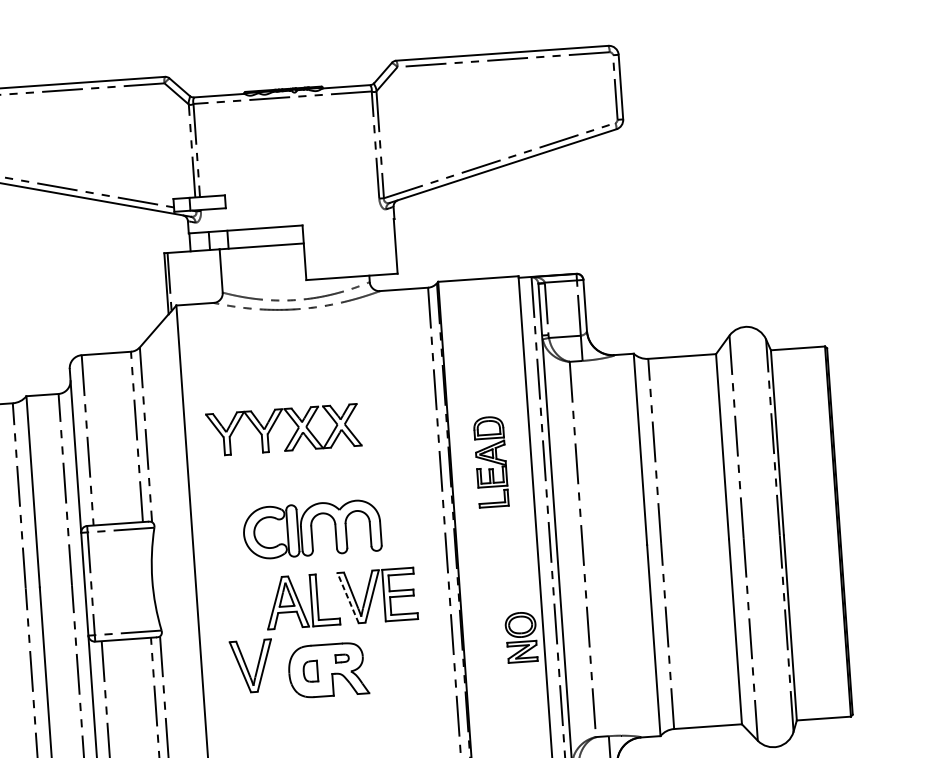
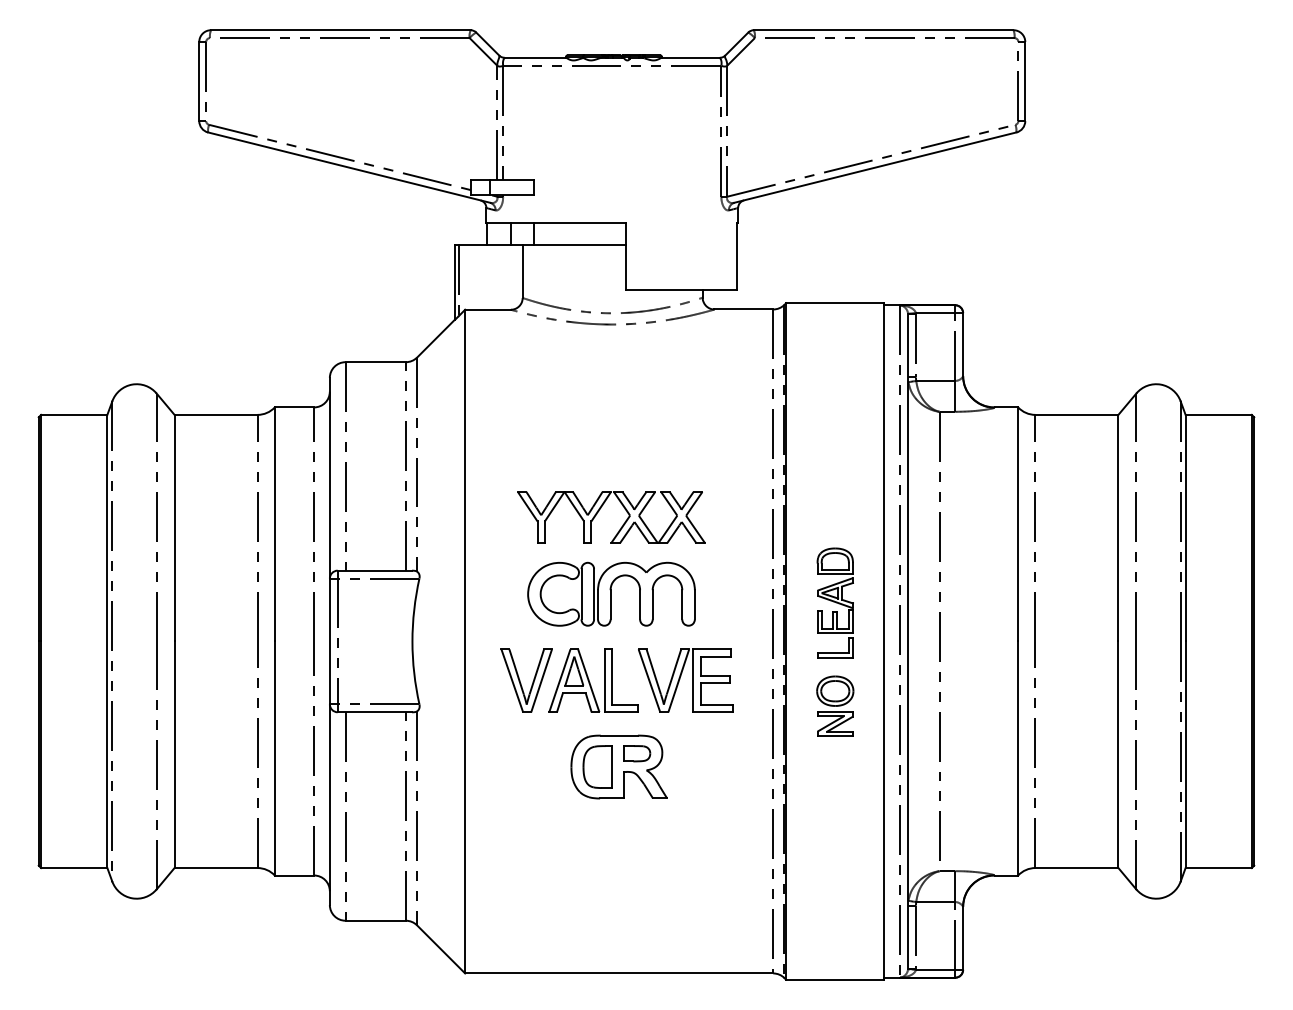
part: (293, 435) -> (622, 524), moved
part: (490, 461) -> (834, 602), moved
line: (348, 597) -> (649, 680), dashed -> solid
part: (521, 636) -> (835, 705), moved
part: (342, 658) -> (637, 753), size x1.67
part: (251, 666) -> (526, 680), moved
part: (310, 671) -> (597, 766), size x1.67

